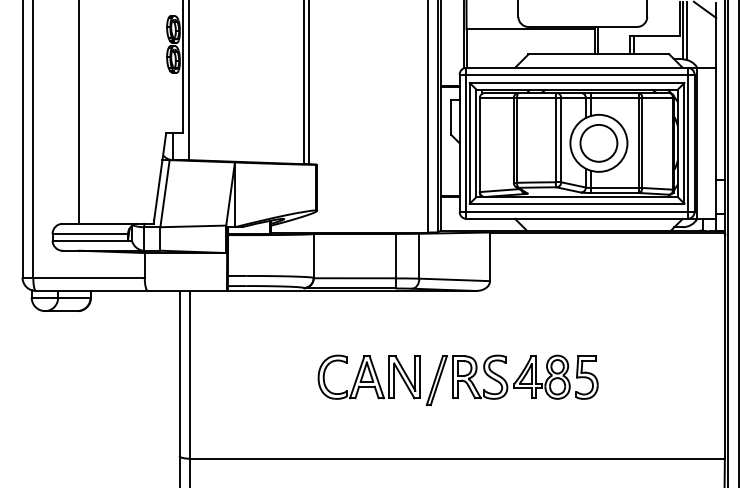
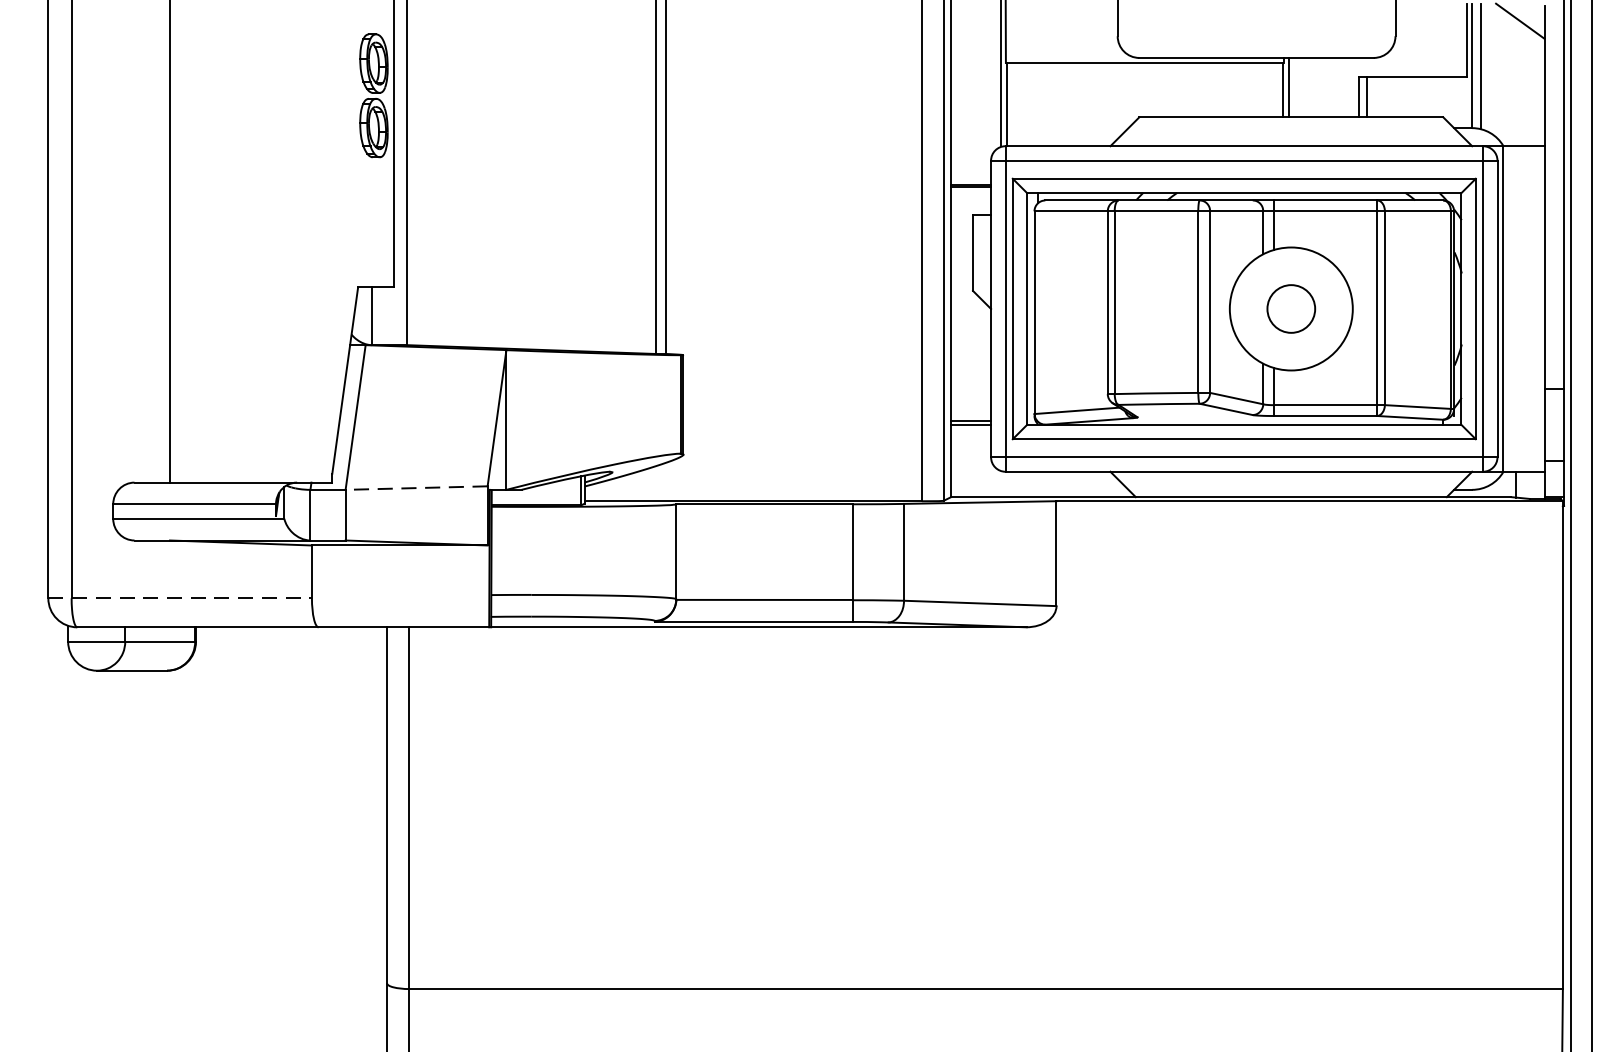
circle: (598, 142) -> (1290, 307), size x0.6
line: (193, 226) -> (417, 488), solid -> dashed
line: (84, 277) -> (181, 598), solid -> dashed
part: (457, 380) -> (986, 820), removed

